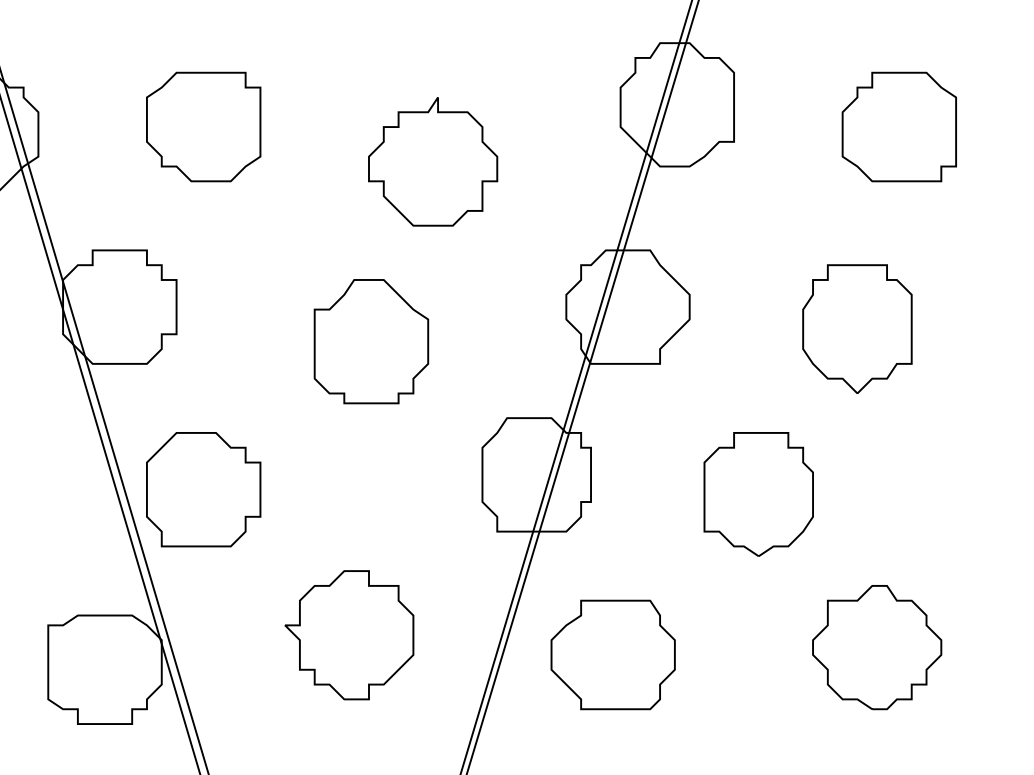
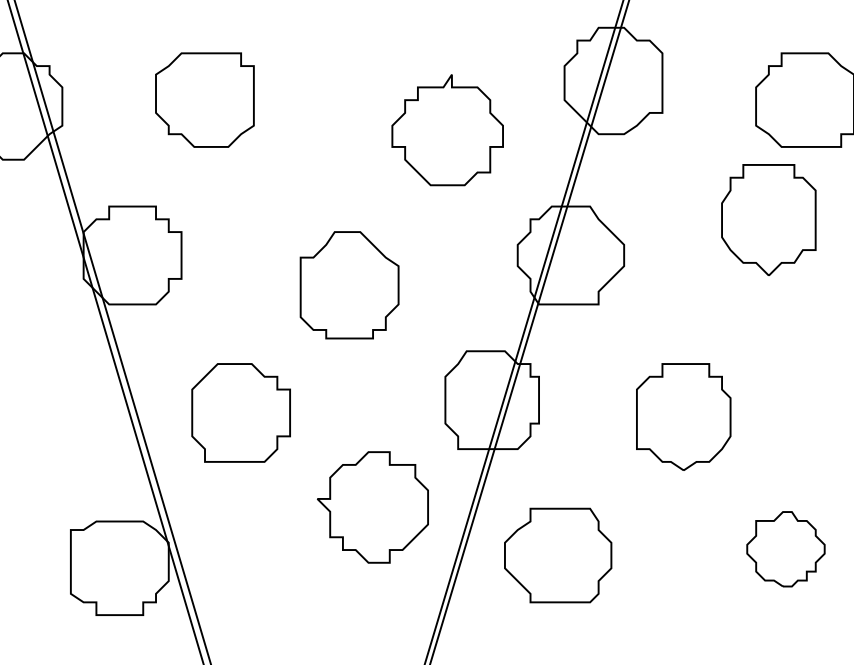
part: (433, 161) -> (448, 129), moved
part: (857, 328) -> (768, 219), moved
part: (203, 489) -> (240, 412), moved
part: (349, 635) -> (372, 507), moved
part: (877, 647) -> (786, 549), size x0.7

